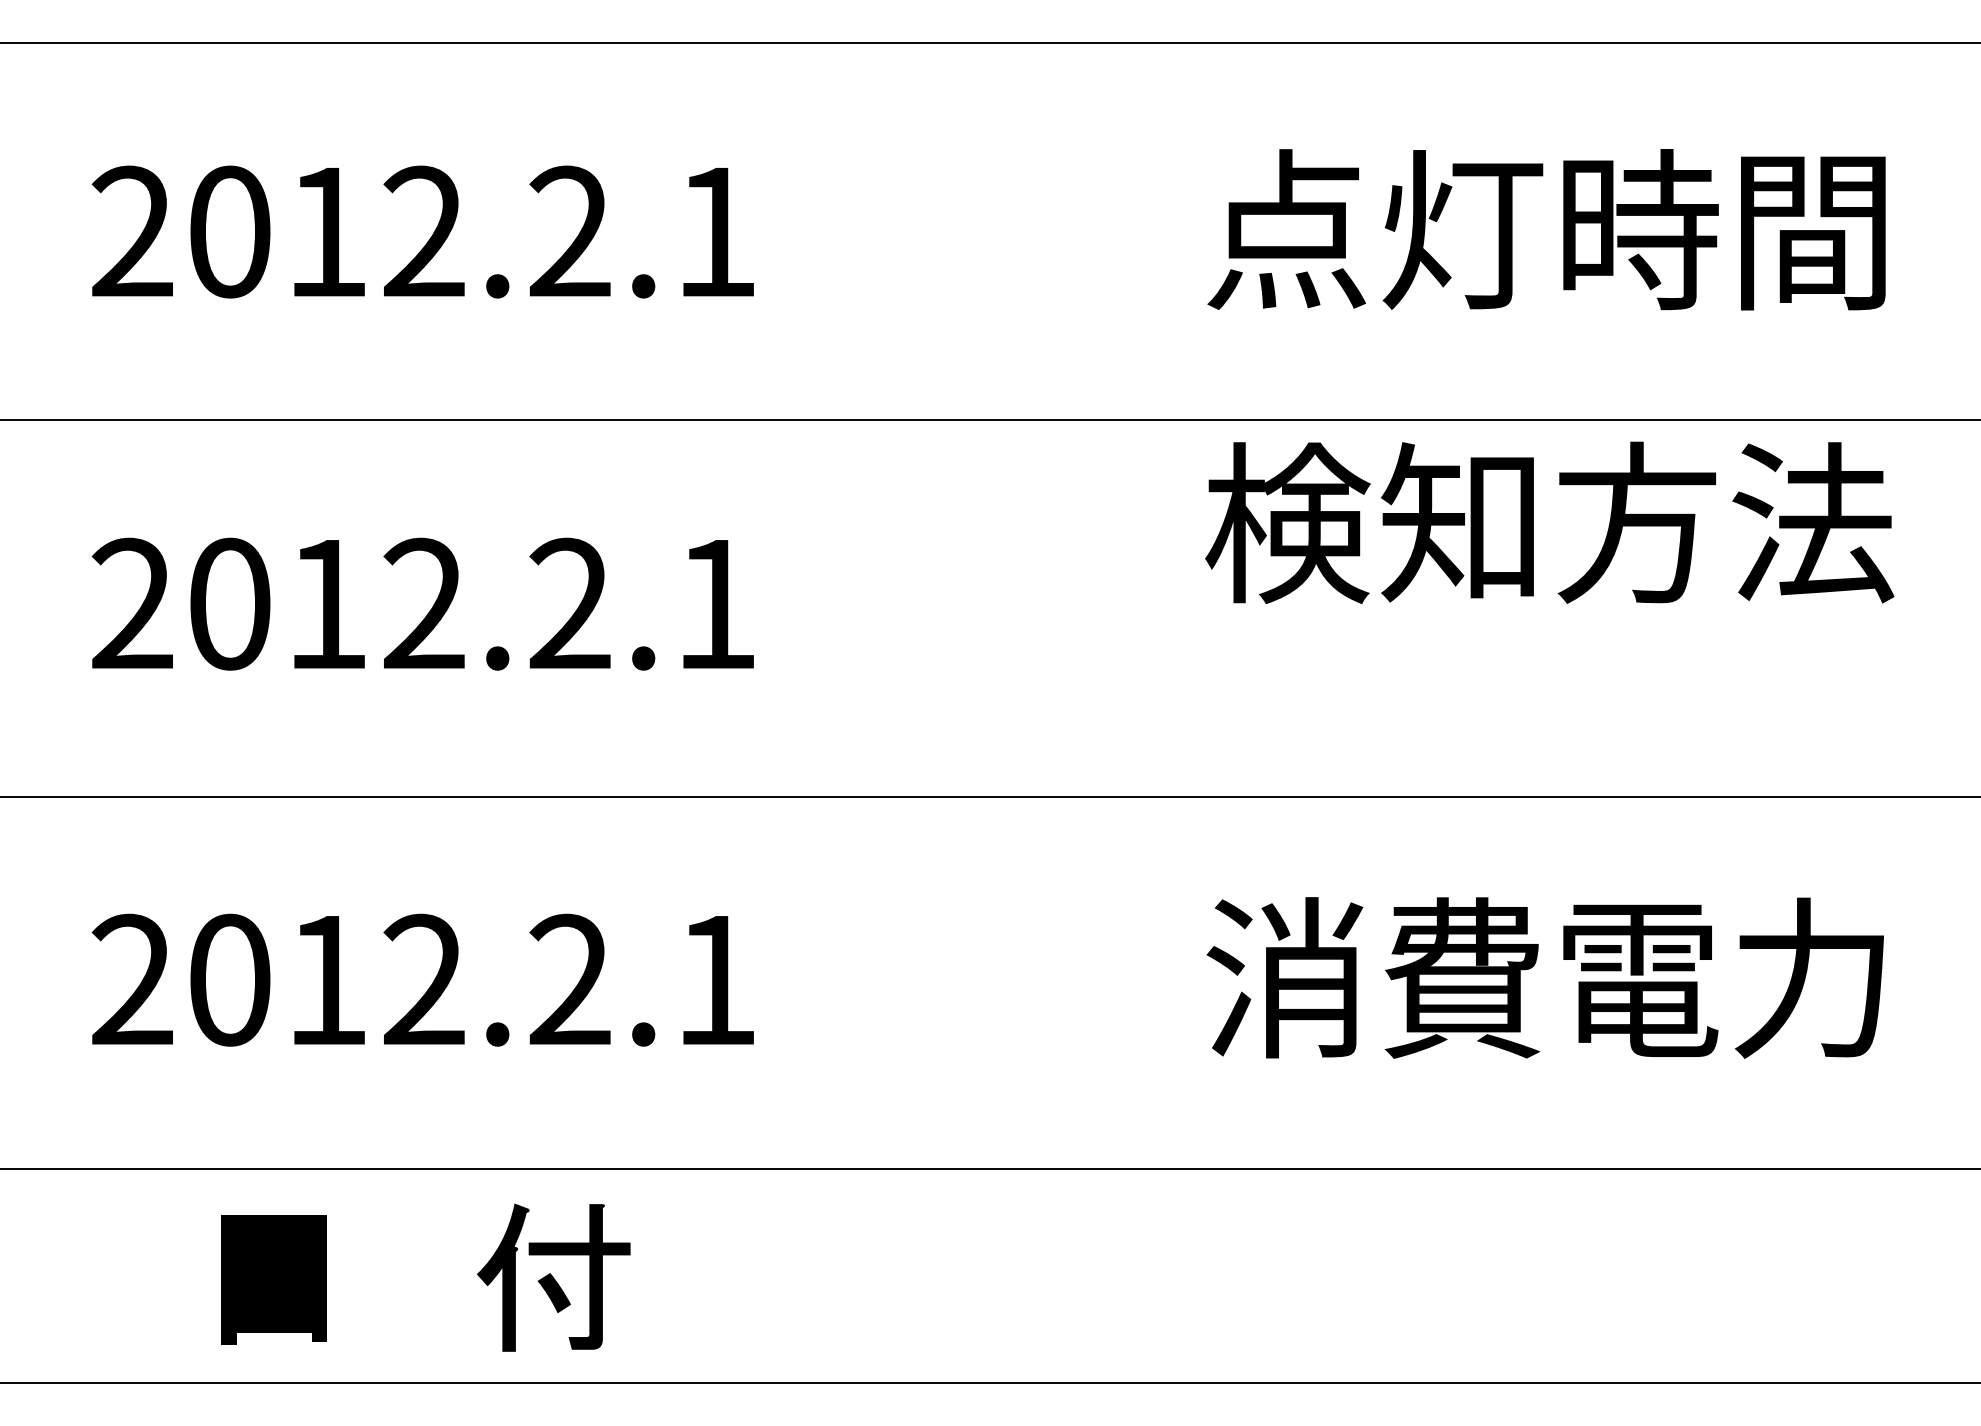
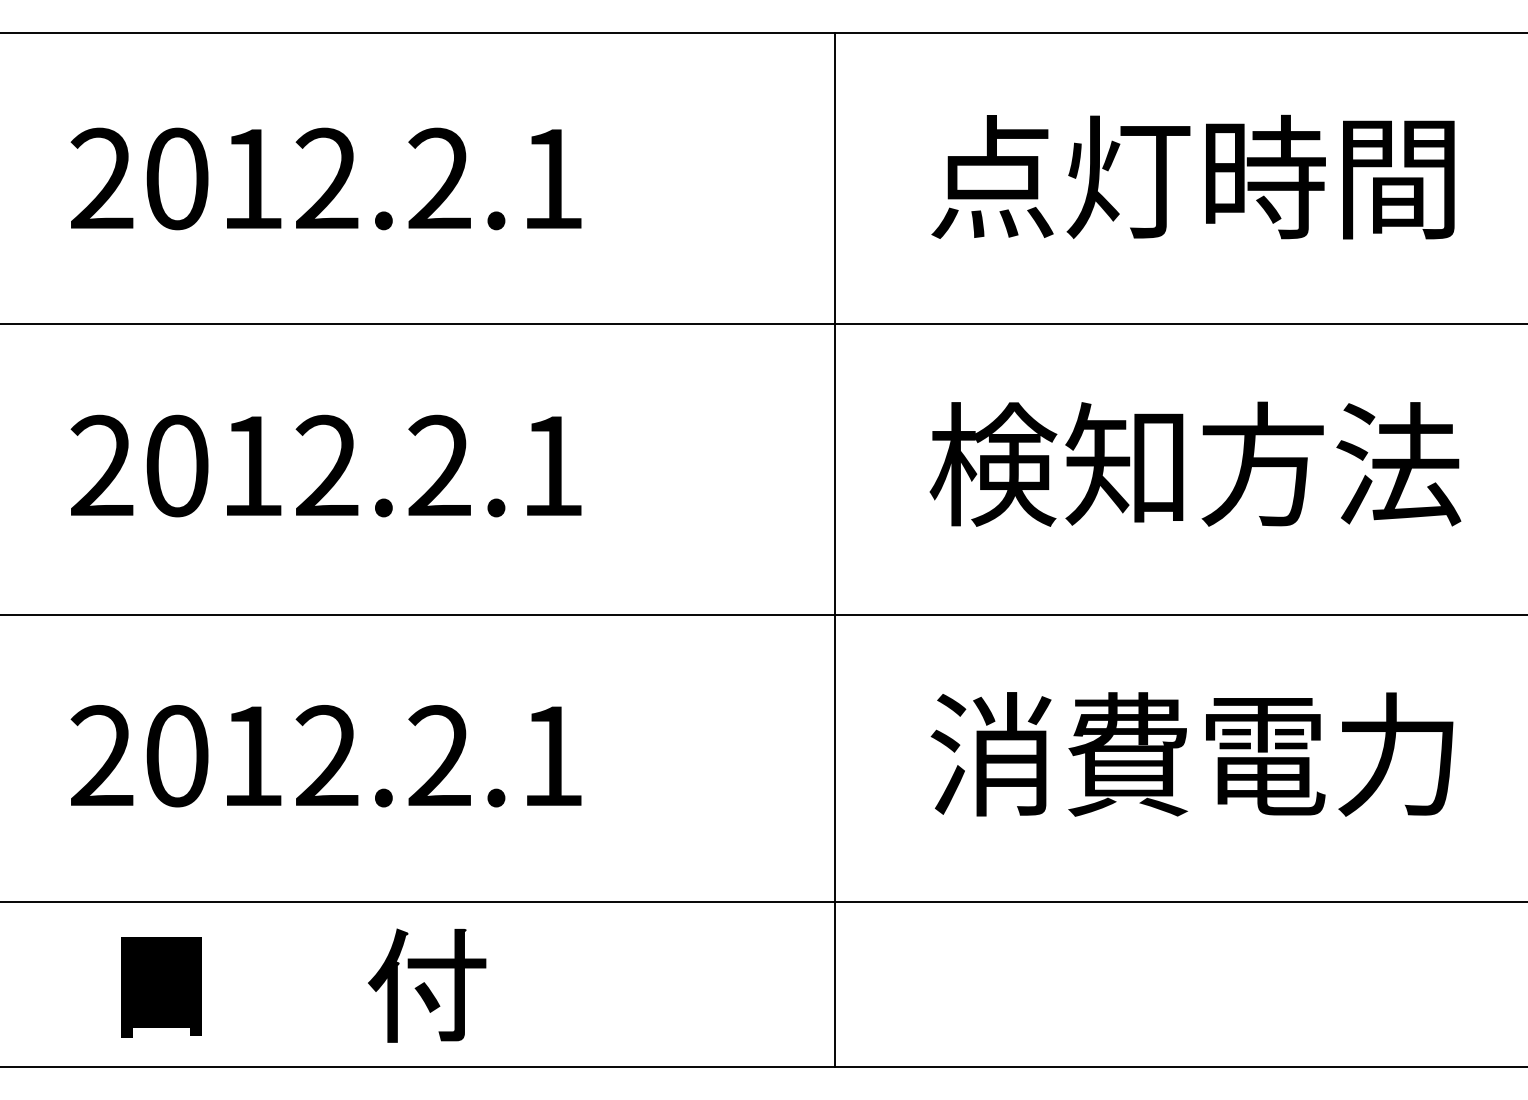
part: (1534, 521) -> (1183, 463), moved
line: (1083, 712) -> (835, 549), added
part: (274, 1280) -> (161, 987), moved

